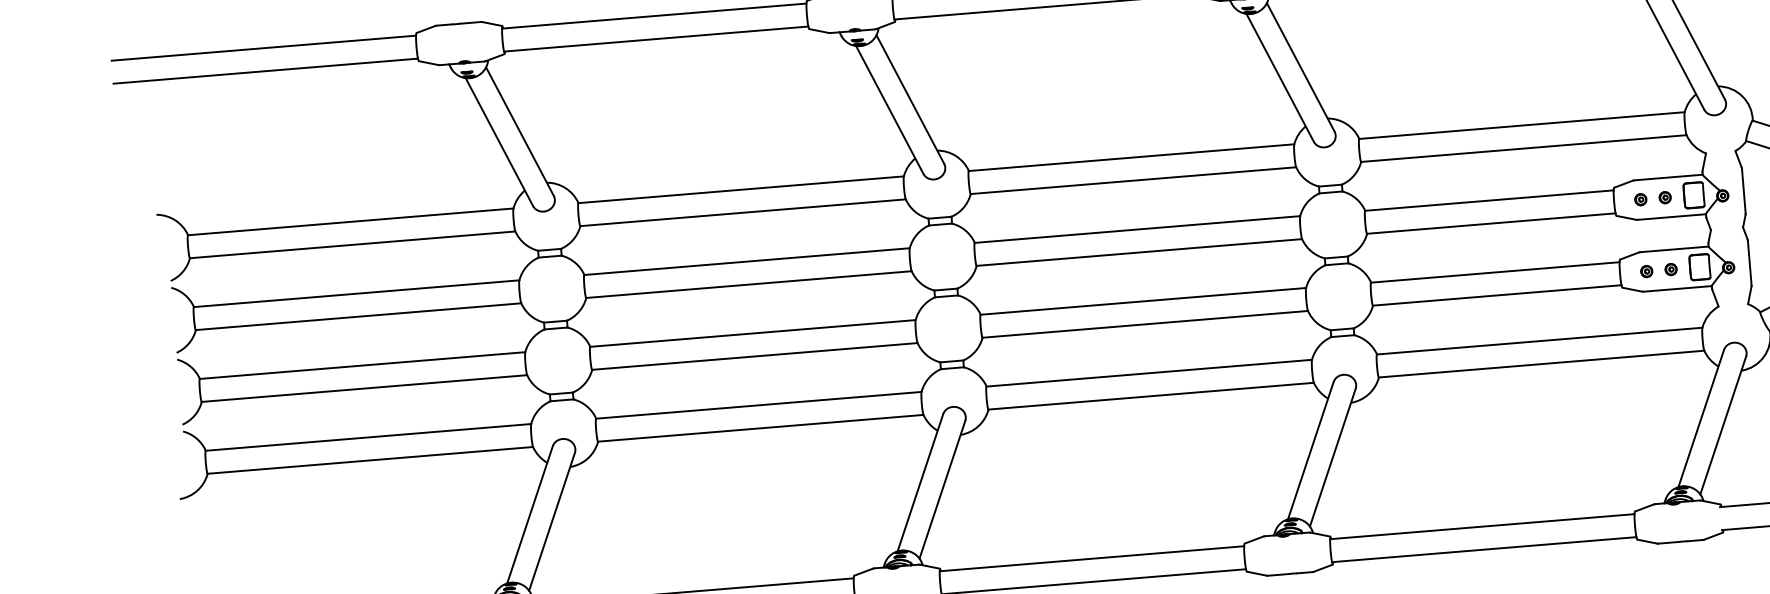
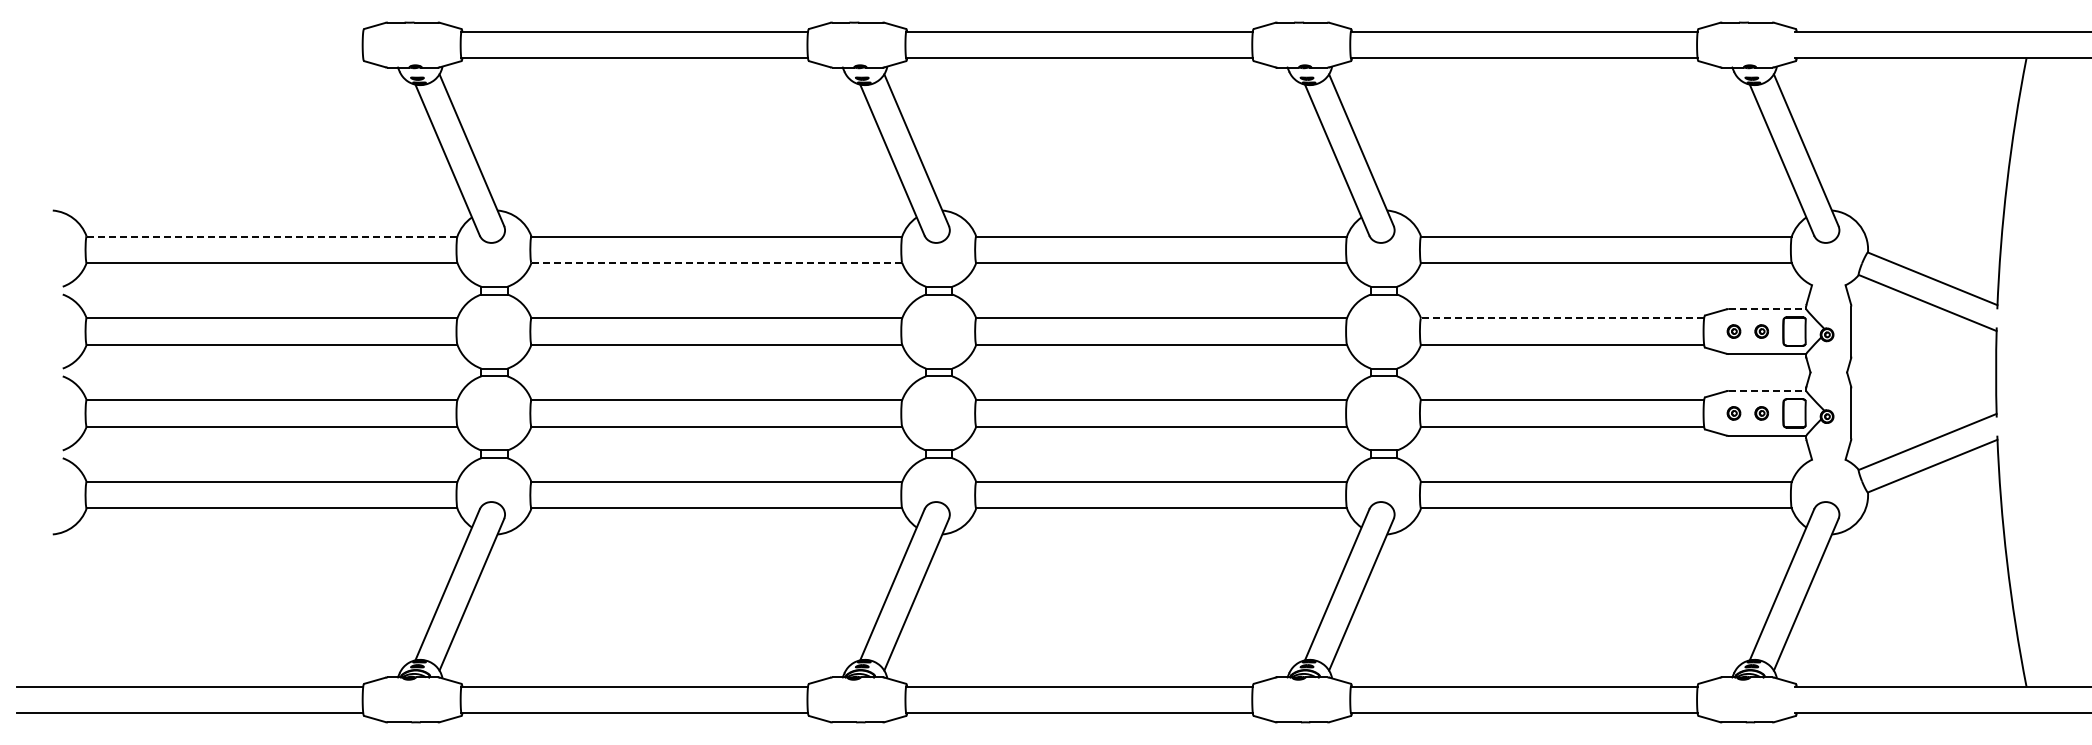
line: (263, 47) -> (189, 31), removed
line: (265, 71) -> (189, 58), removed
line: (1668, 177) -> (1767, 309), solid -> dashed
line: (1489, 200) -> (1562, 318), solid -> dashed
line: (742, 212) -> (716, 262), solid -> dashed
line: (350, 221) -> (271, 236), solid -> dashed
line: (1674, 249) -> (1767, 390), solid -> dashed

